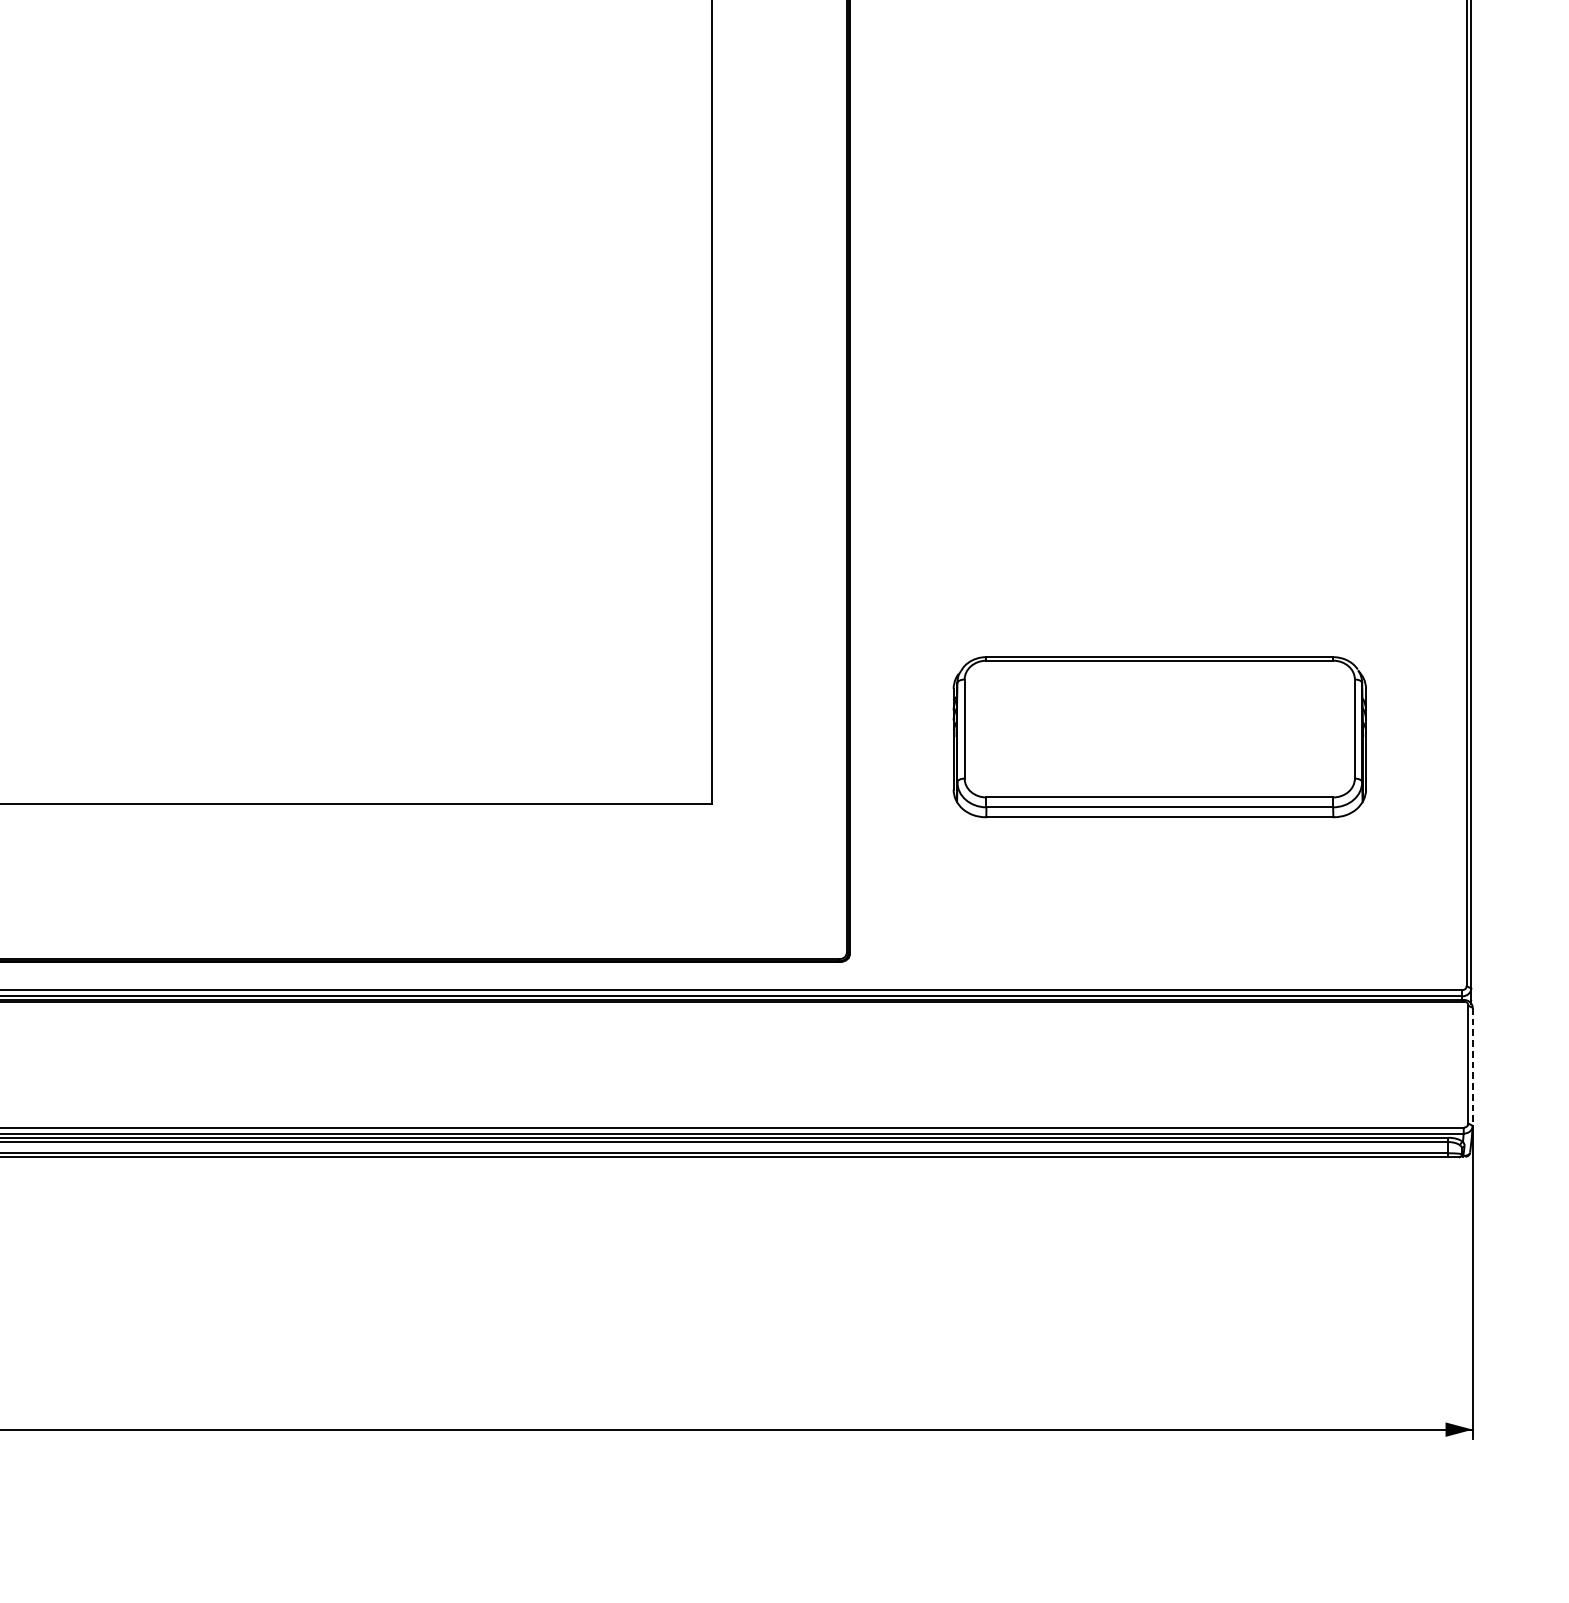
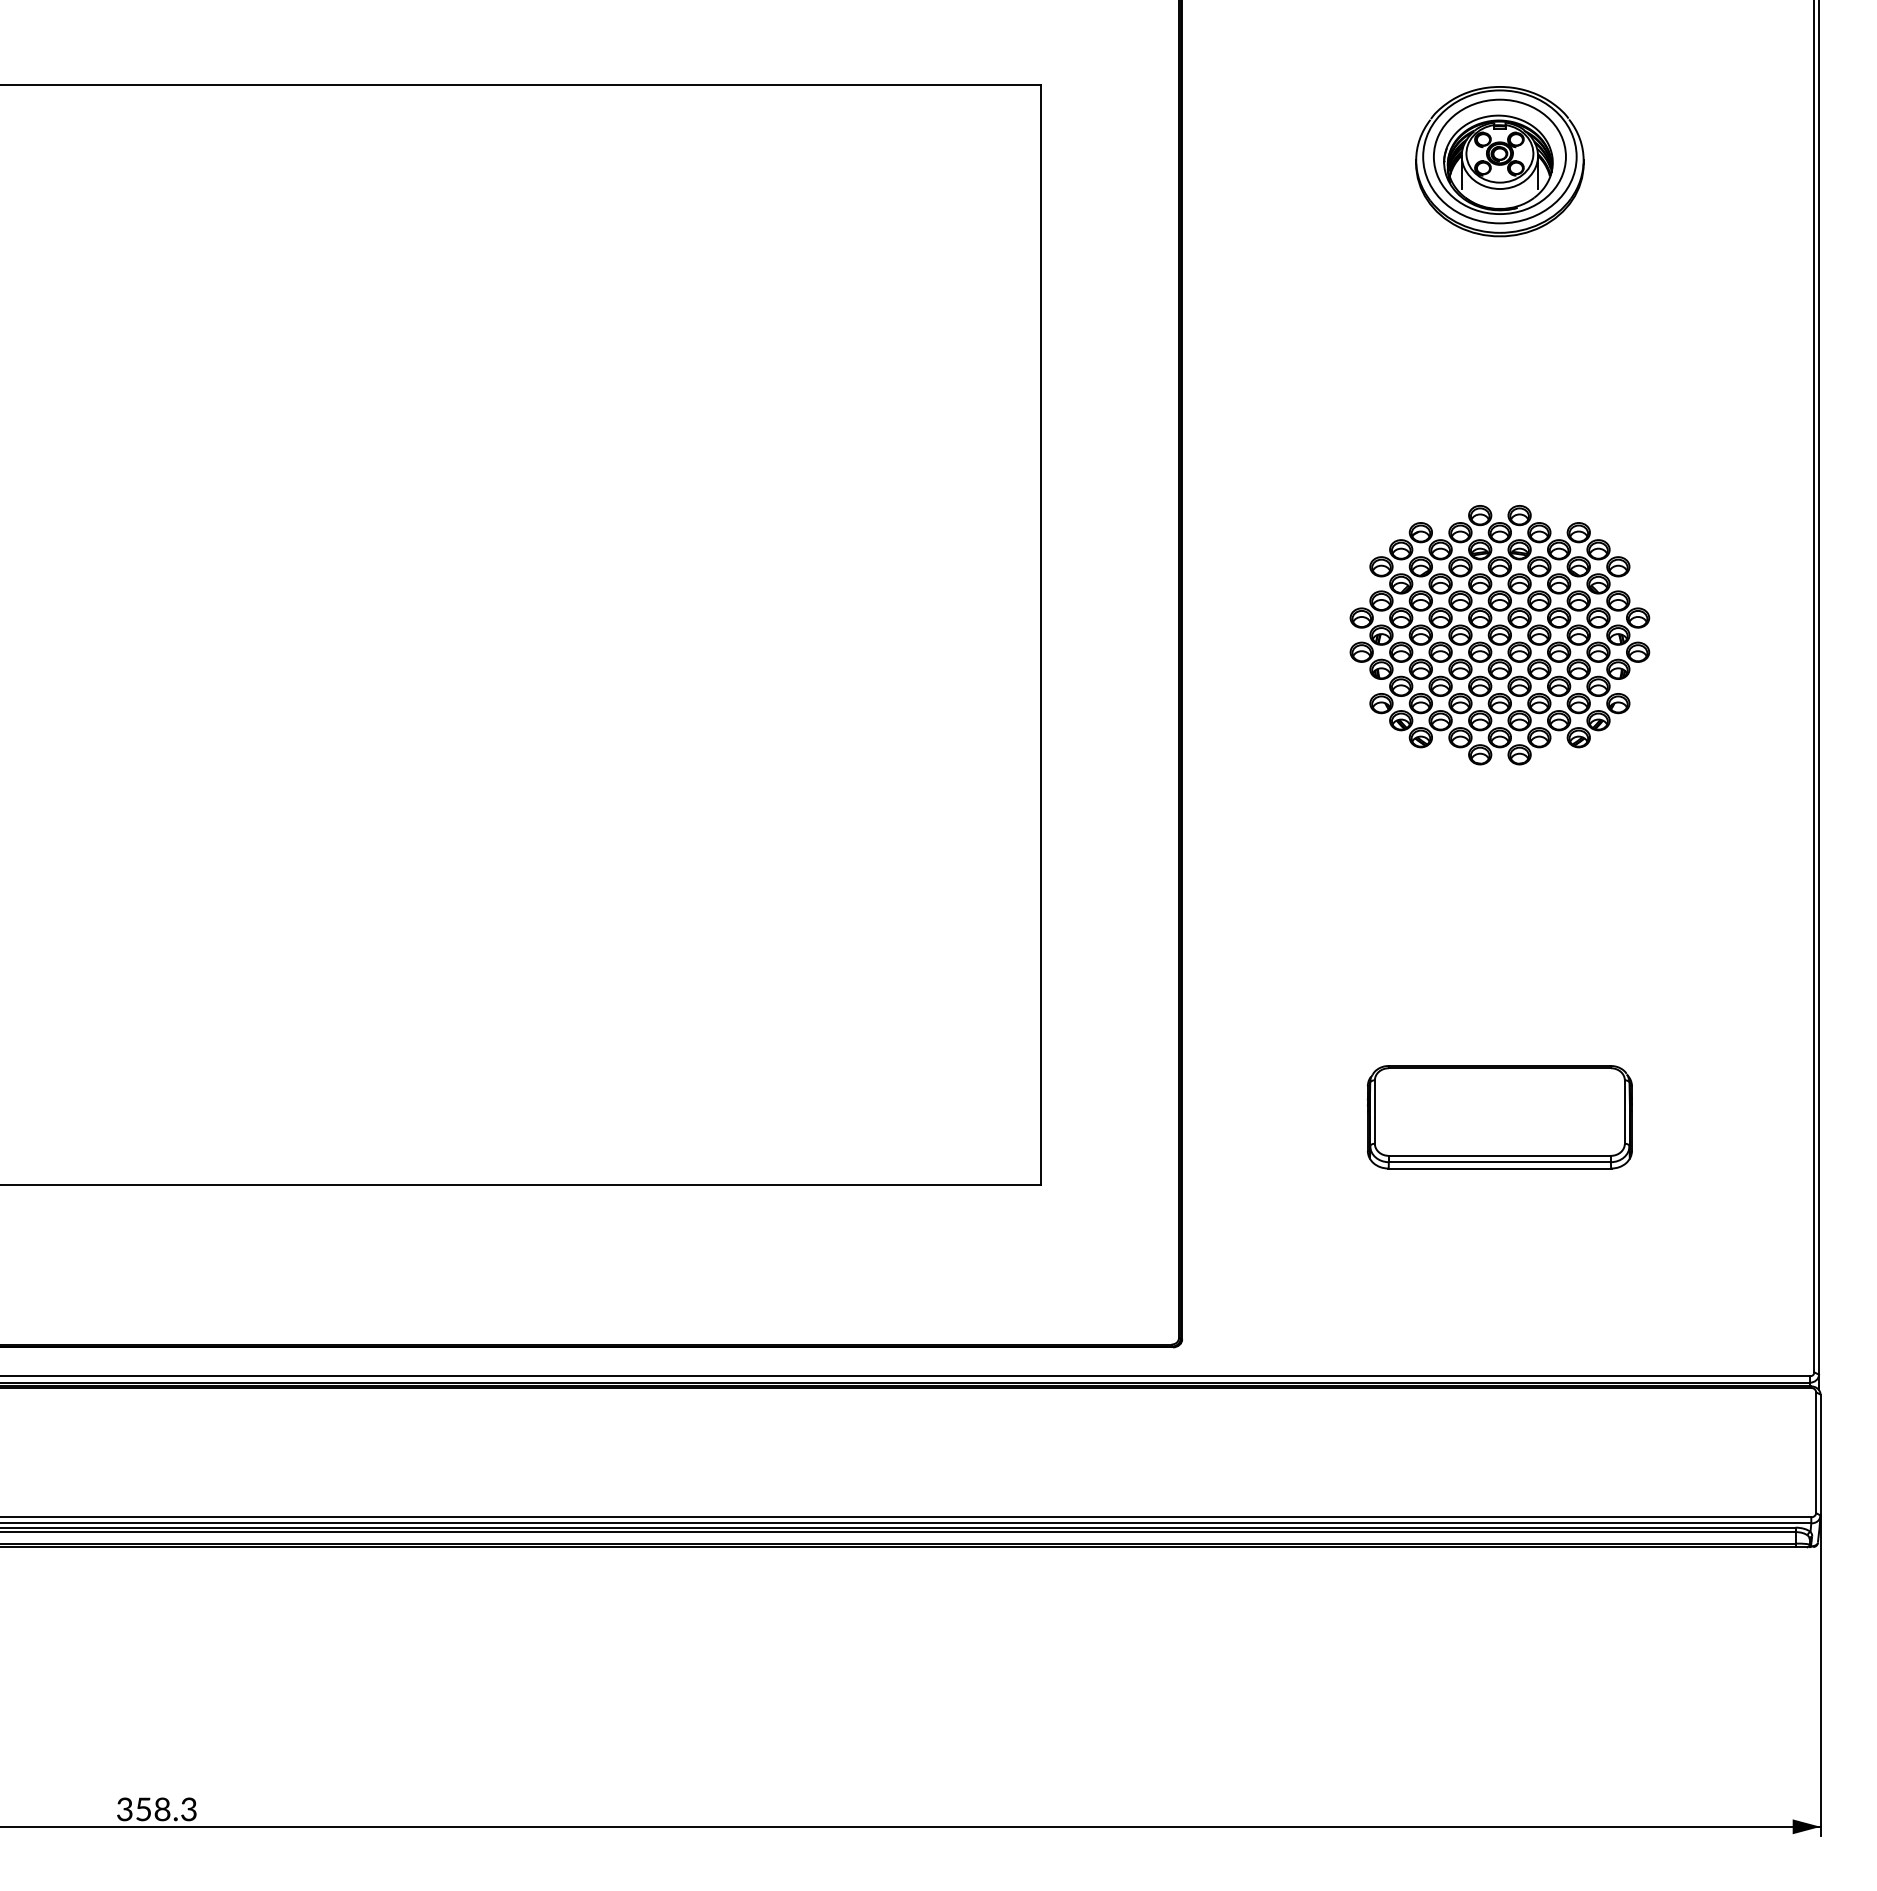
part: (1159, 267) -> (1499, 635), added
part: (1159, 737) -> (1499, 1117), size x0.62
line: (1472, 1067) -> (1820, 1455), dashed -> solid

